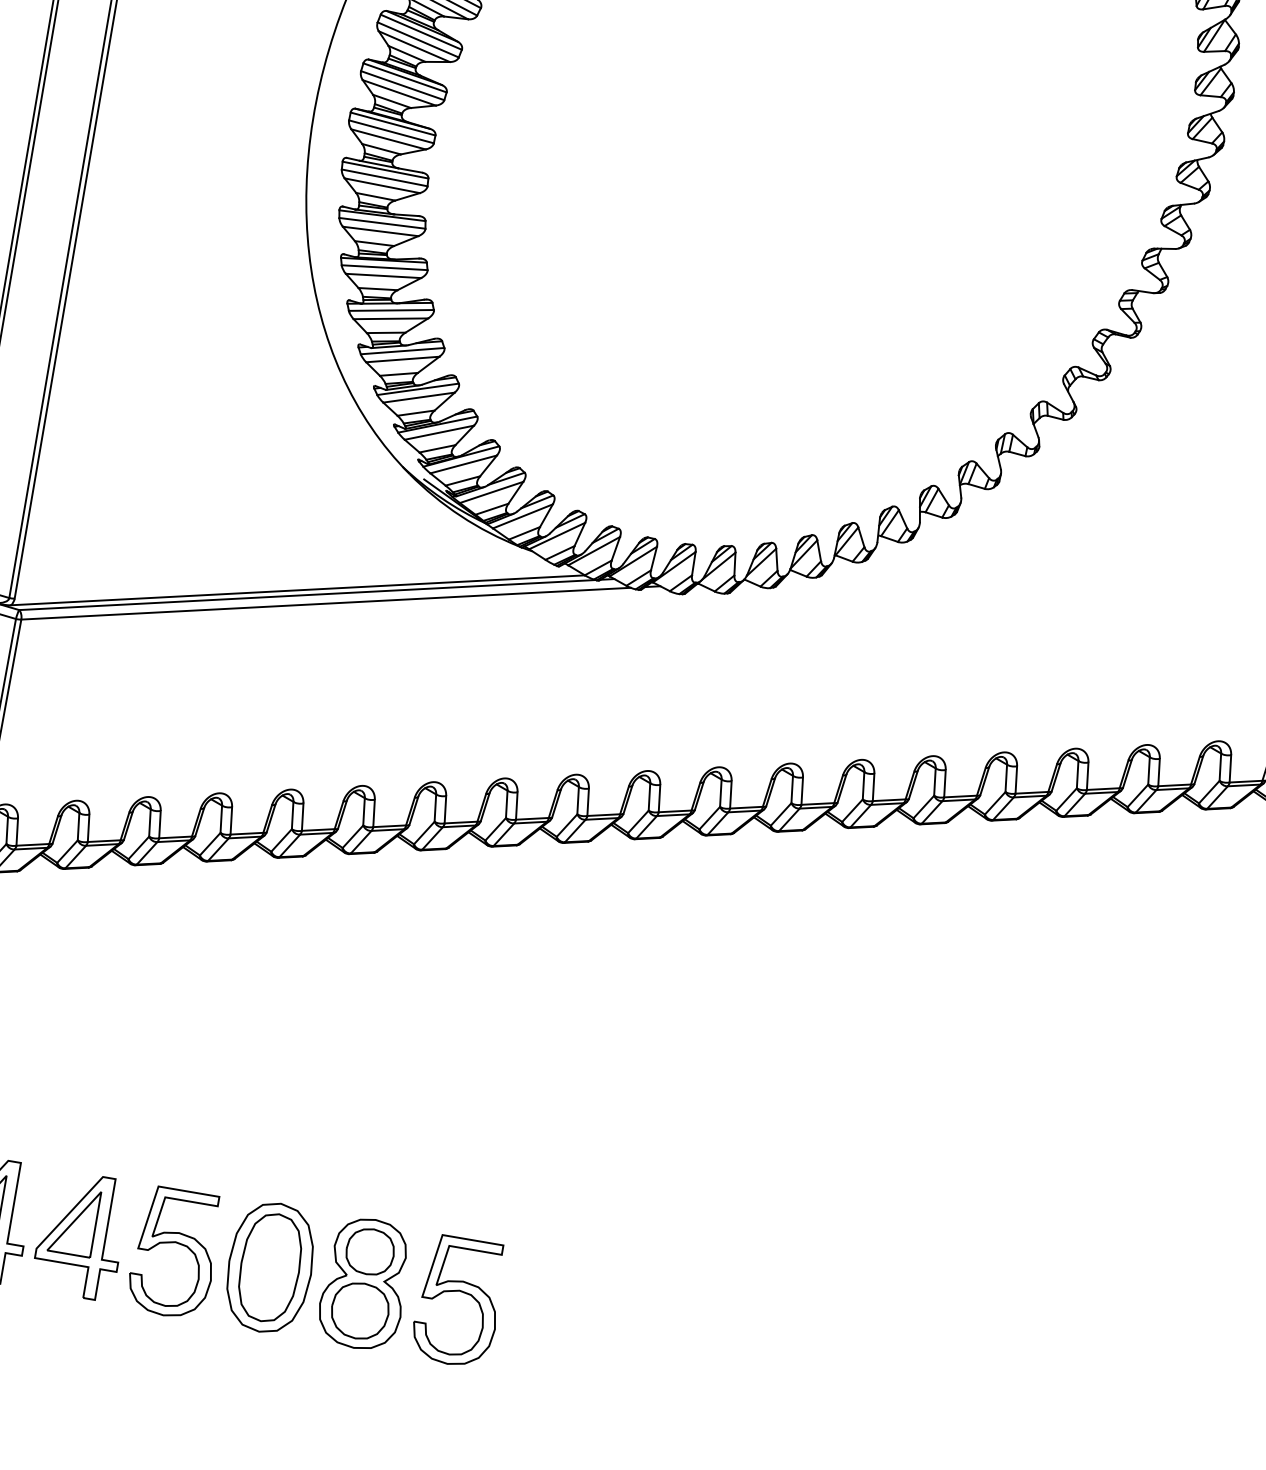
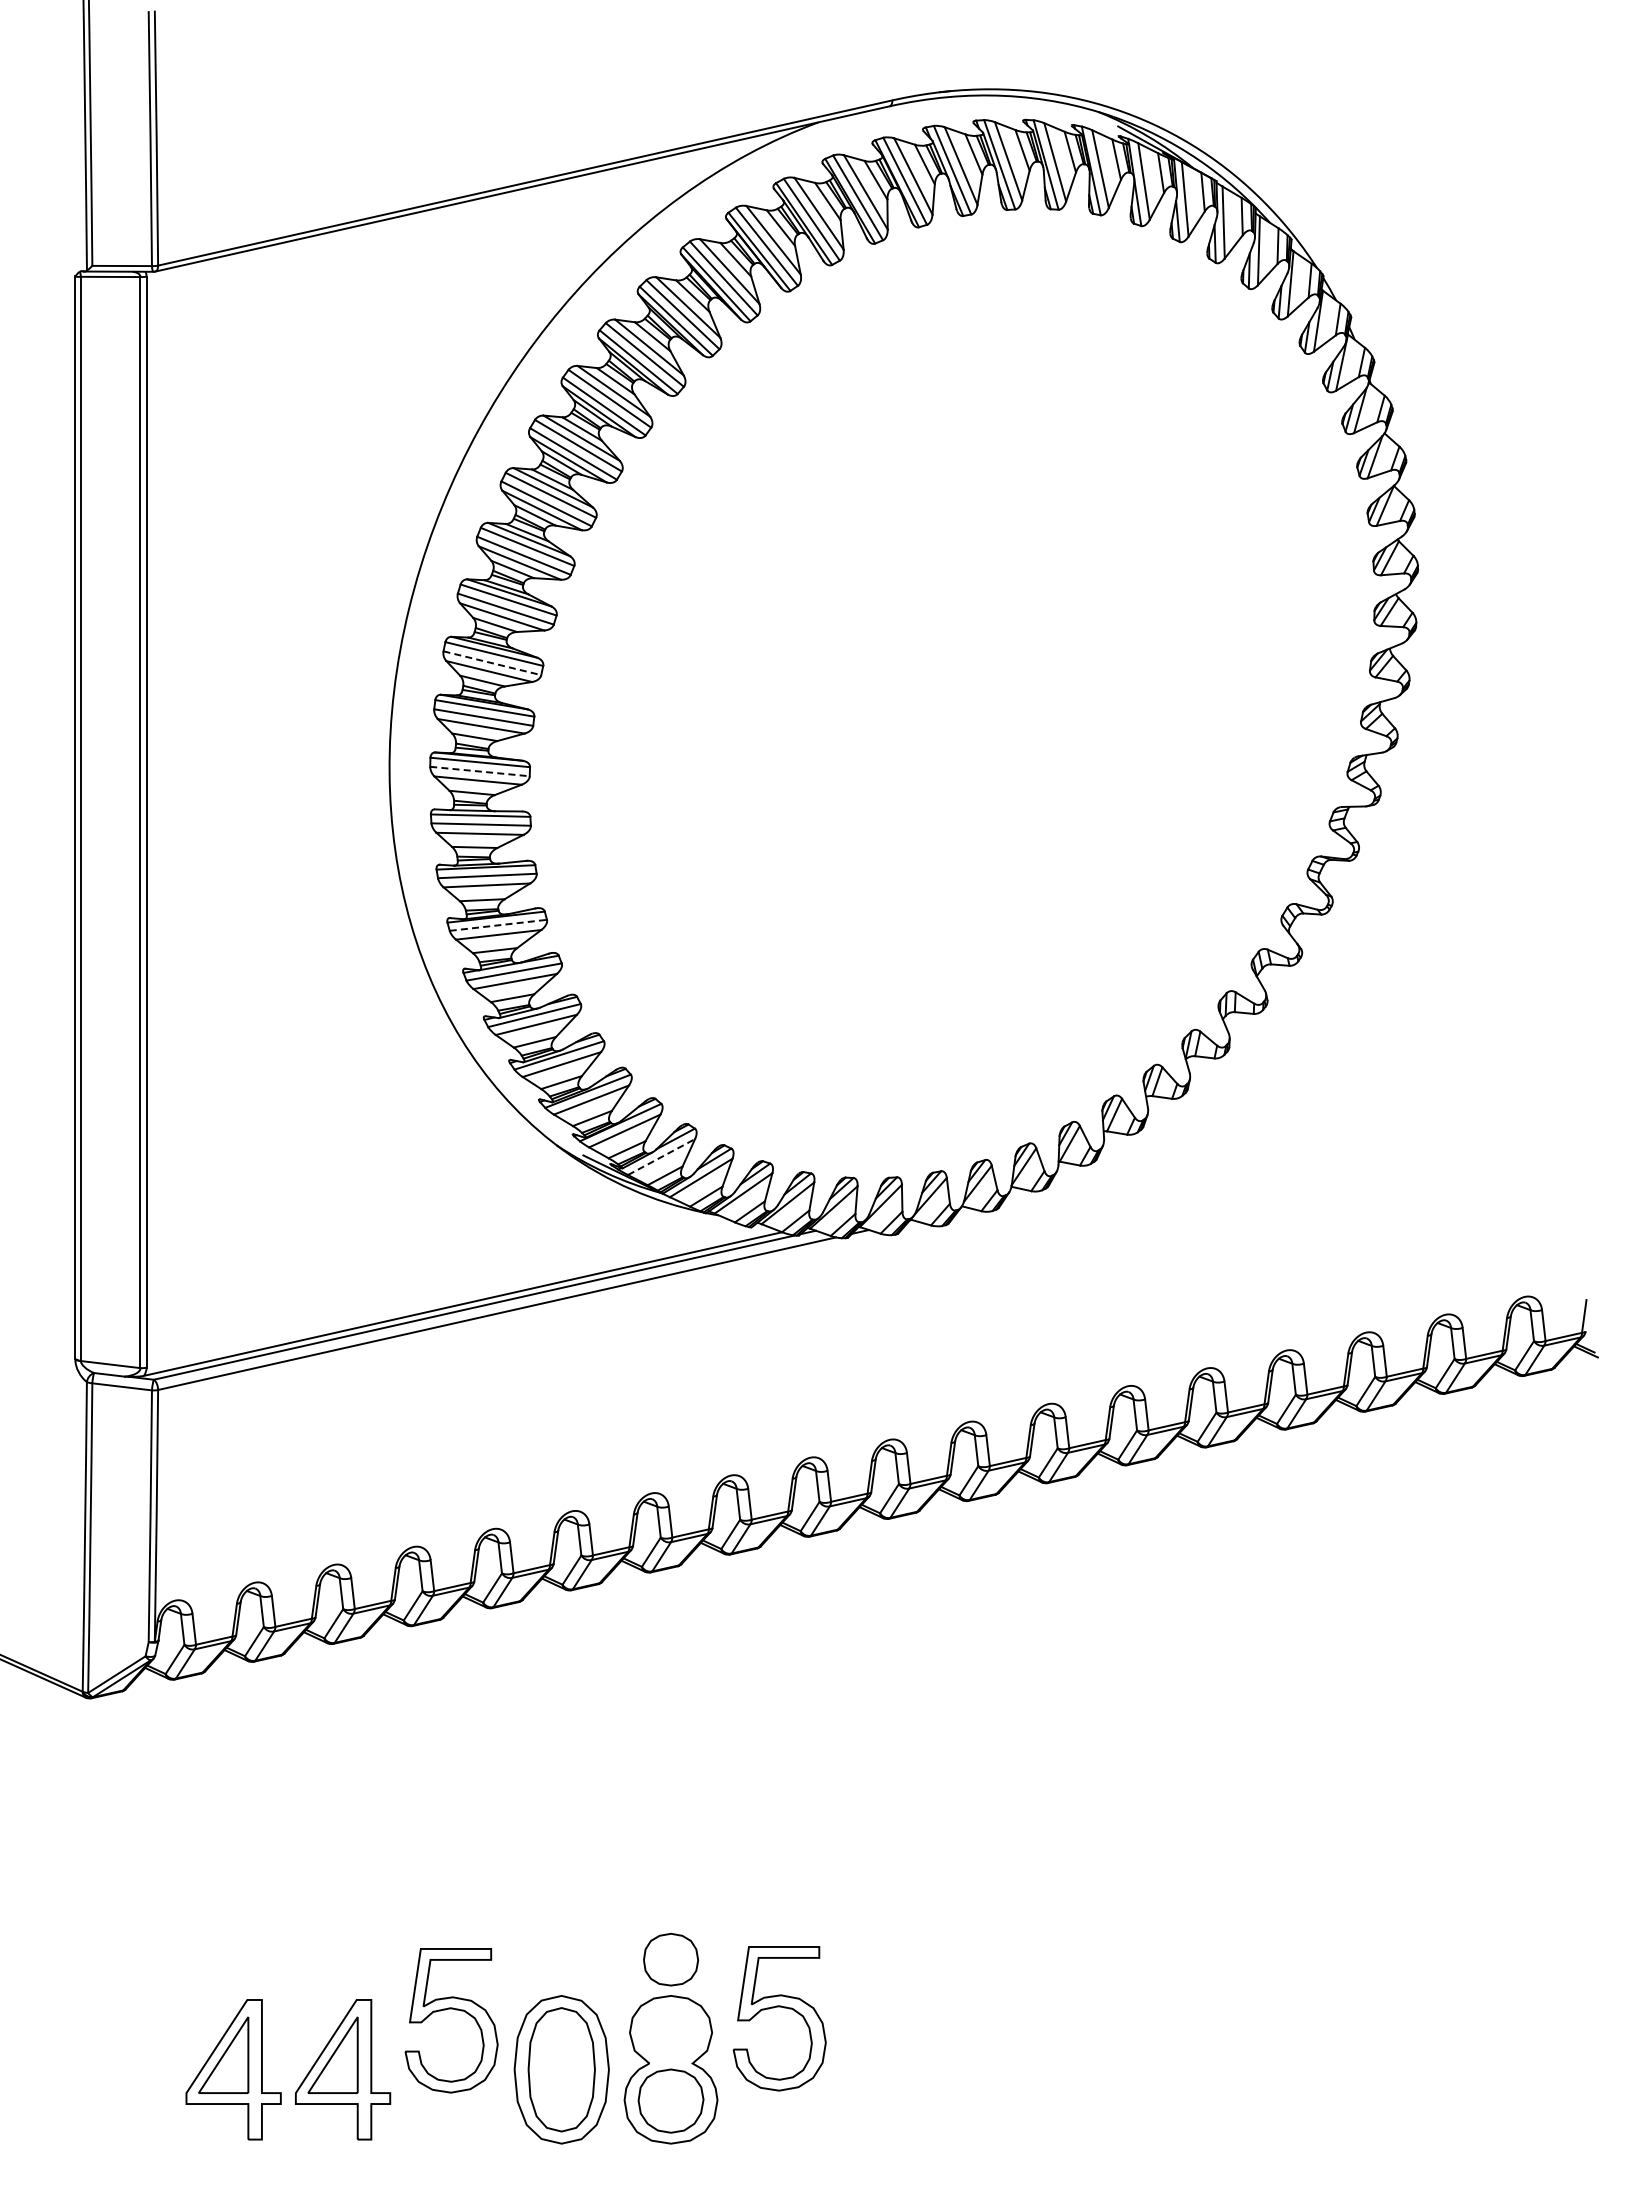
line: (418, 40) -> (492, 663), solid -> dashed
line: (391, 131) -> (479, 771), solid -> dashed
line: (384, 267) -> (498, 925), solid -> dashed
line: (491, 491) -> (661, 1156), solid -> dashed
part: (176, 1243) -> (451, 2009), moved
part: (370, 1251) -> (671, 1959), moved
part: (460, 1291) -> (779, 2007), moved

